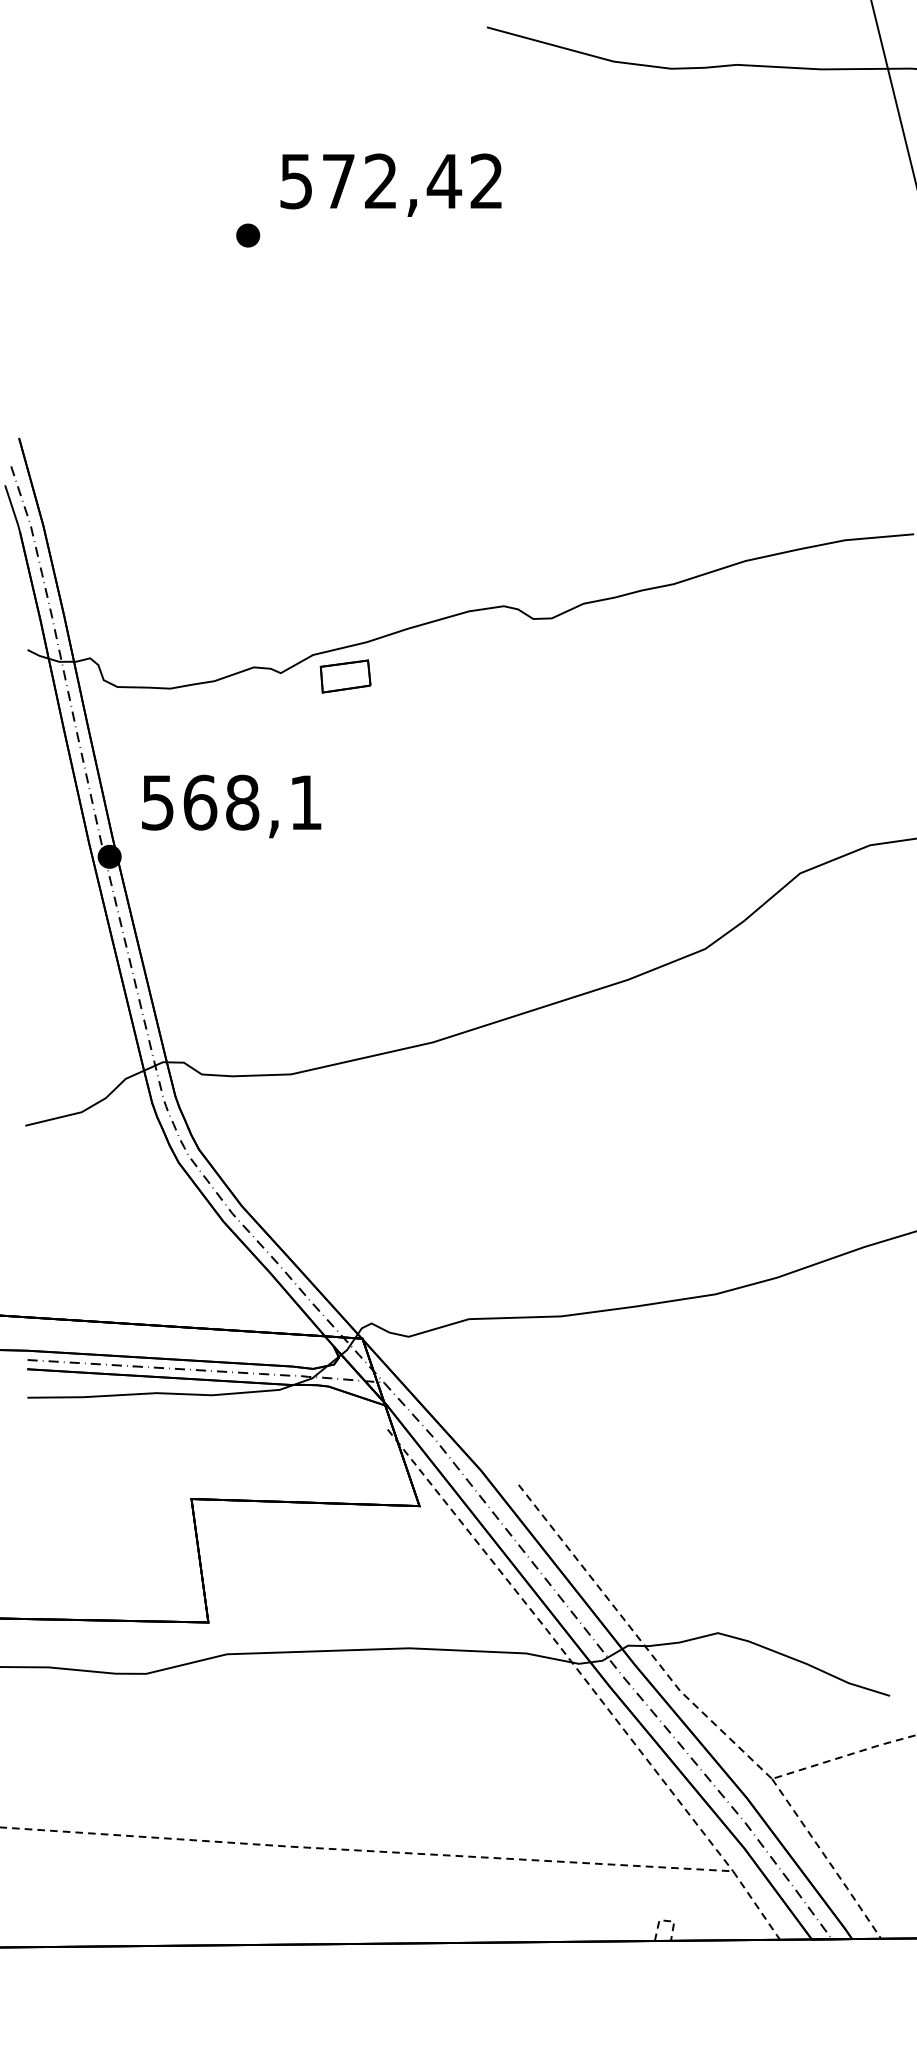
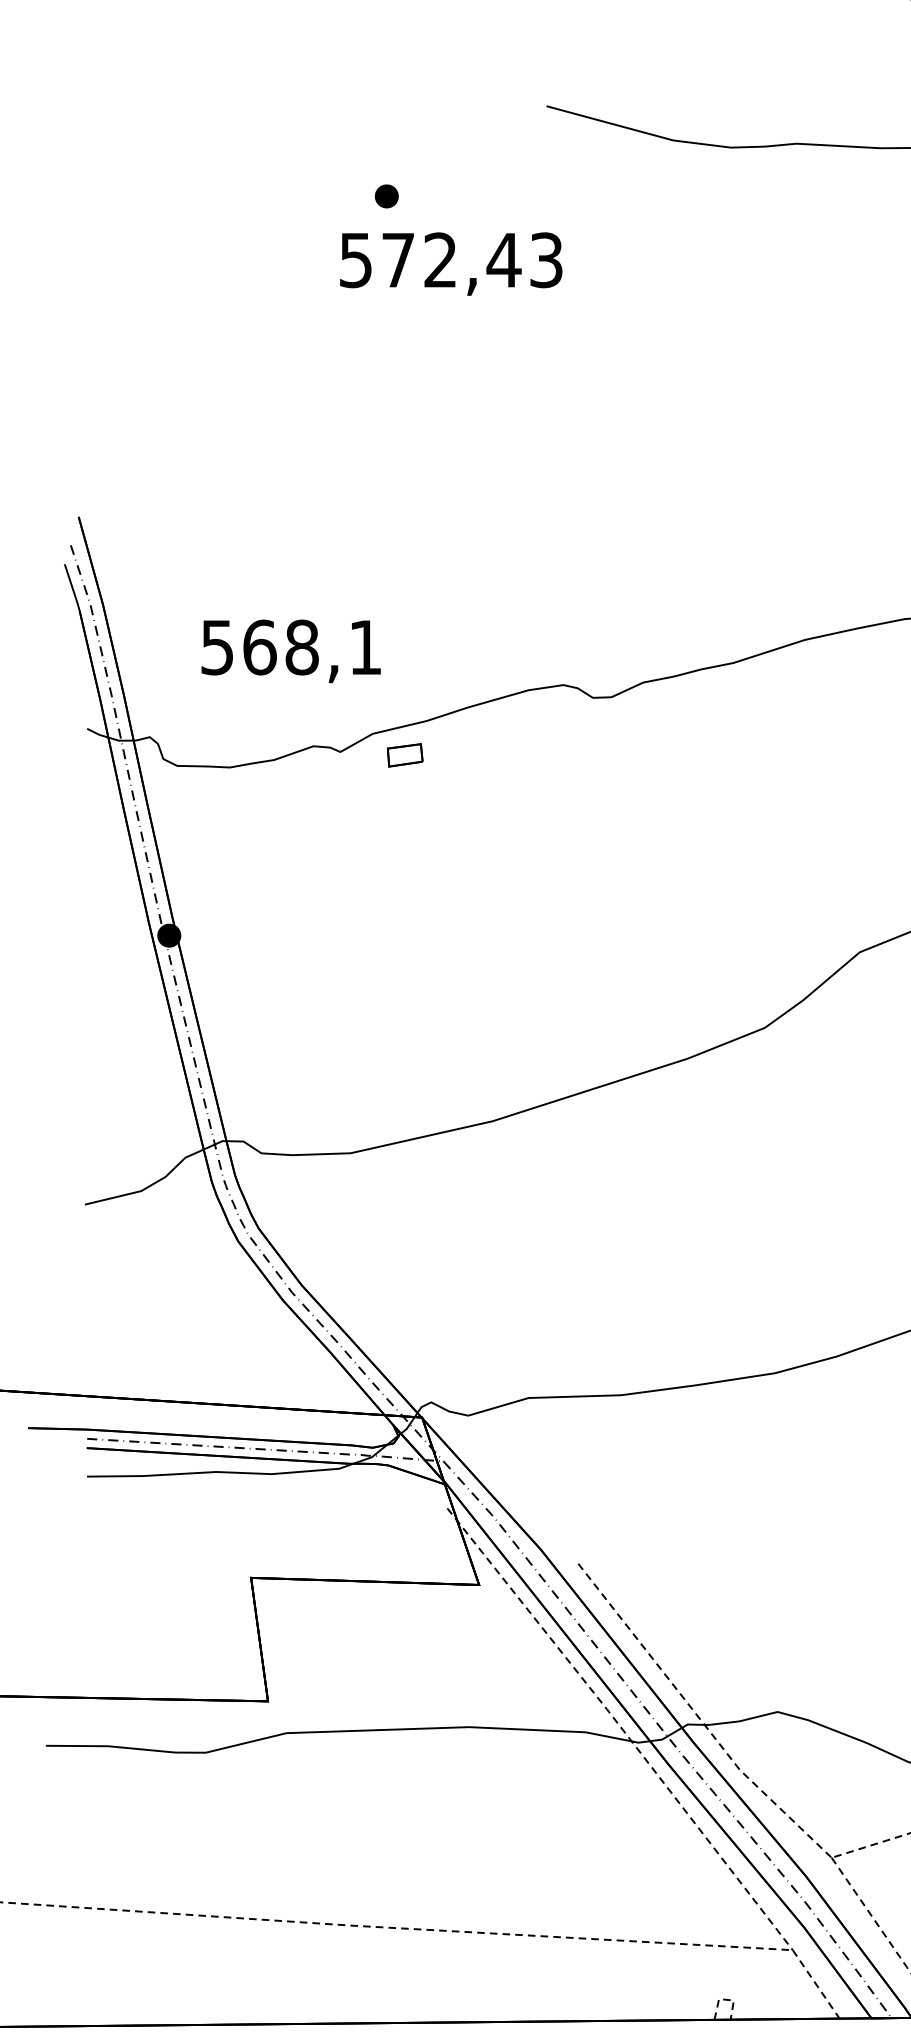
text: (486, 181) -> (546, 260), 572,42 -> 572,43
part: (248, 235) -> (387, 196), moved
part: (345, 676) -> (405, 755), size x0.7
text: (231, 806) -> (291, 651), moved

